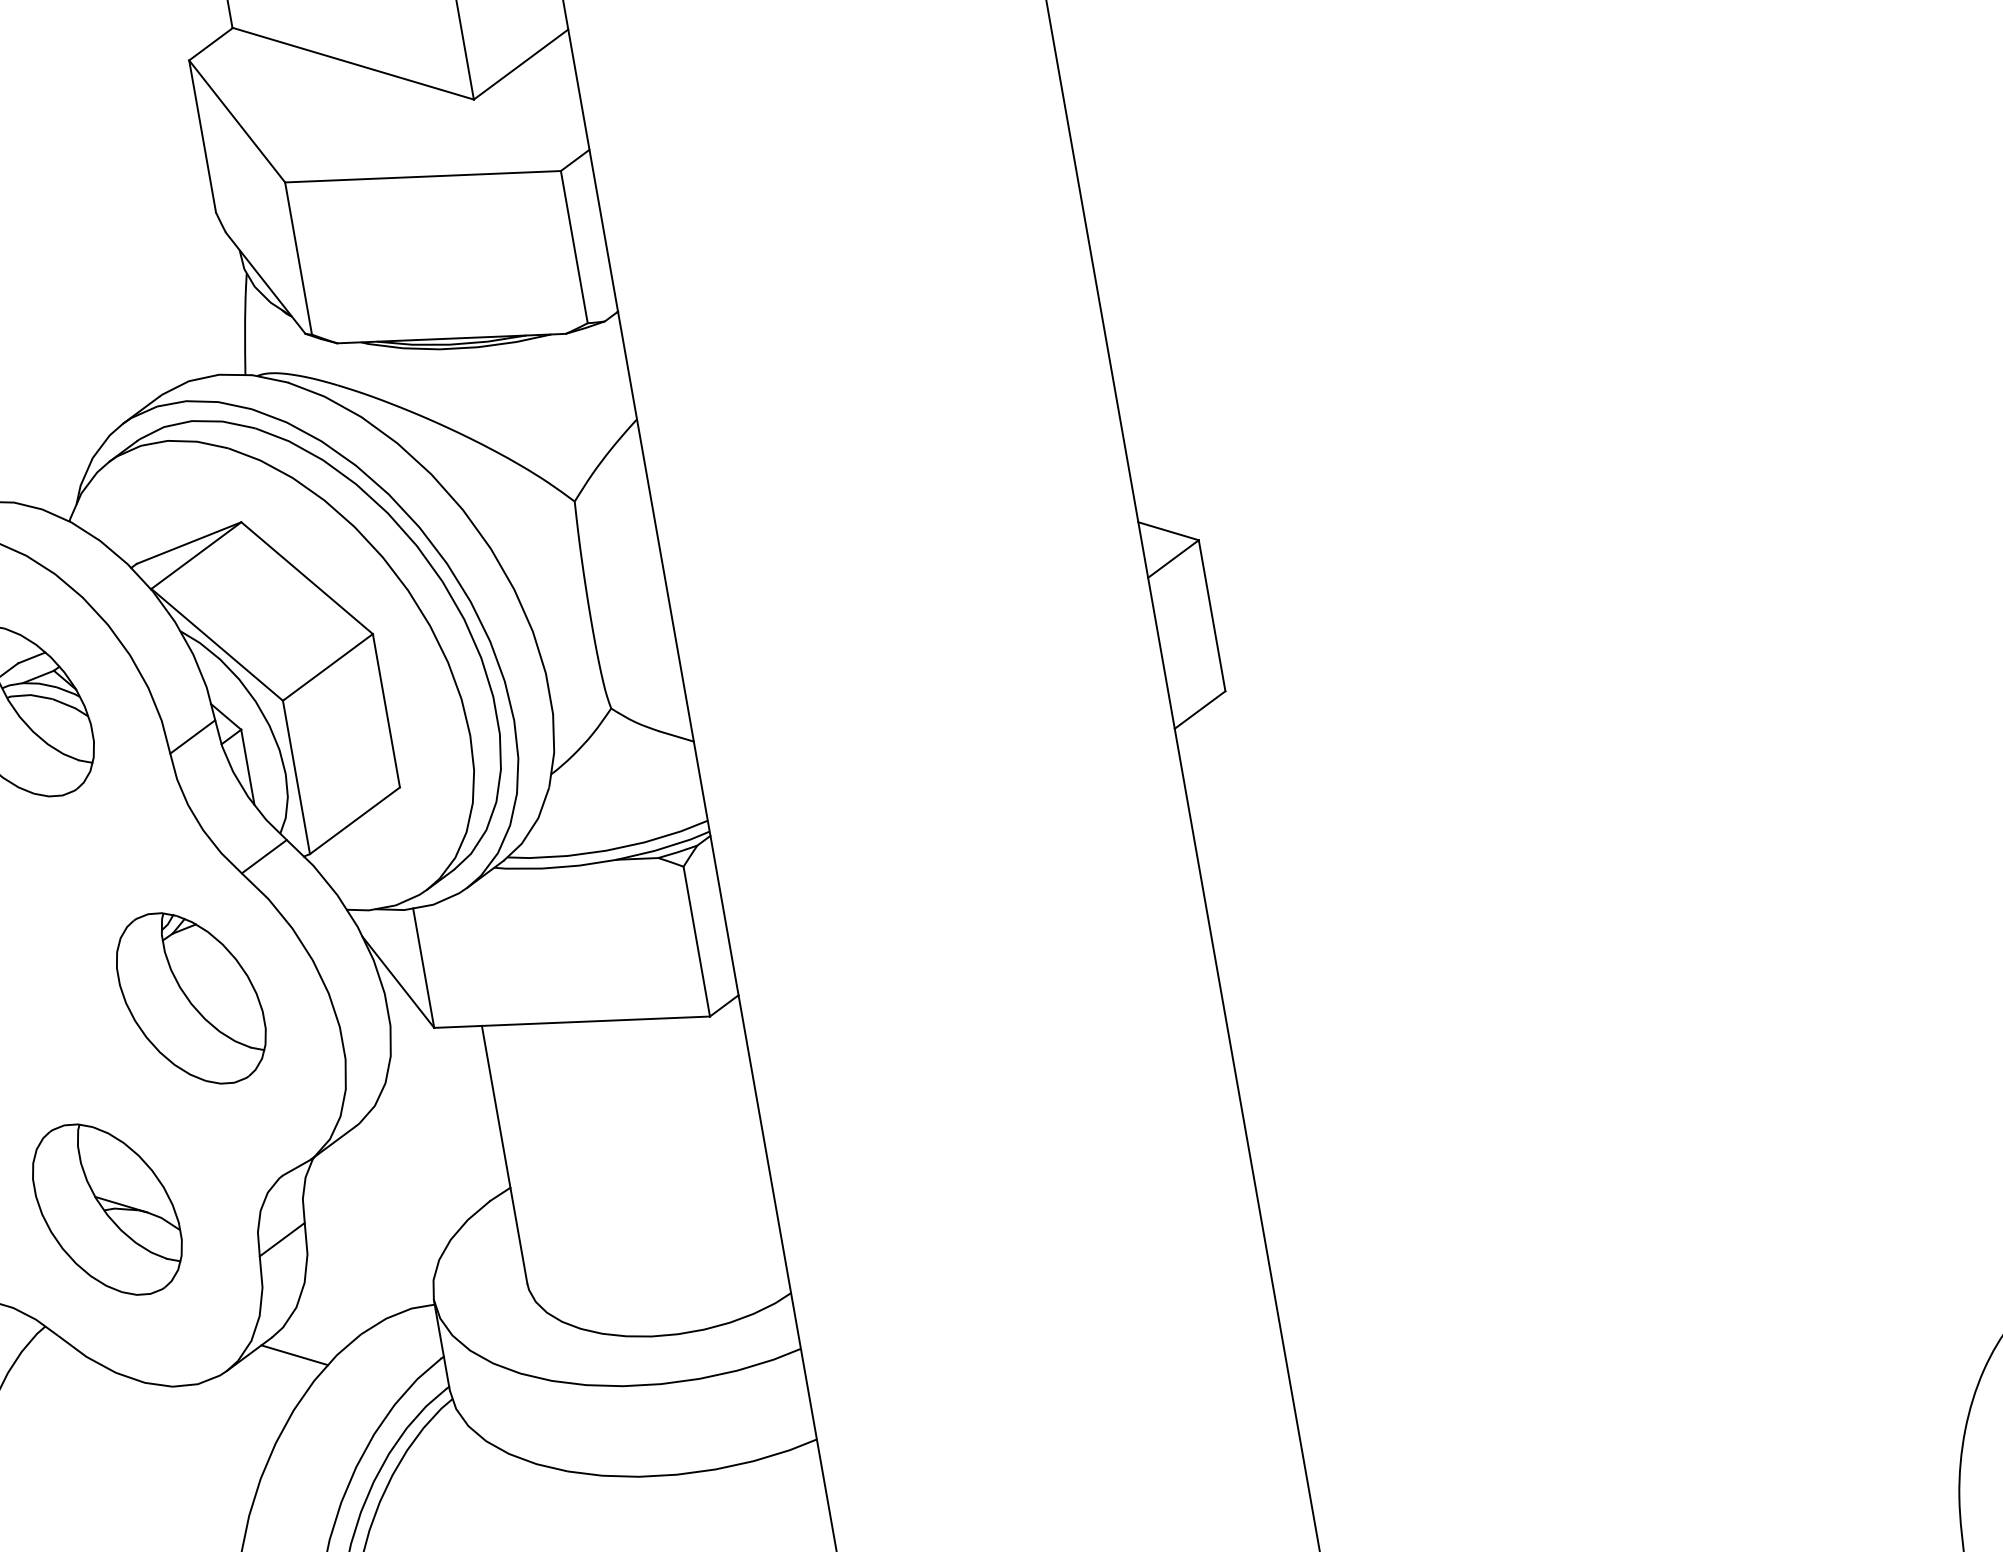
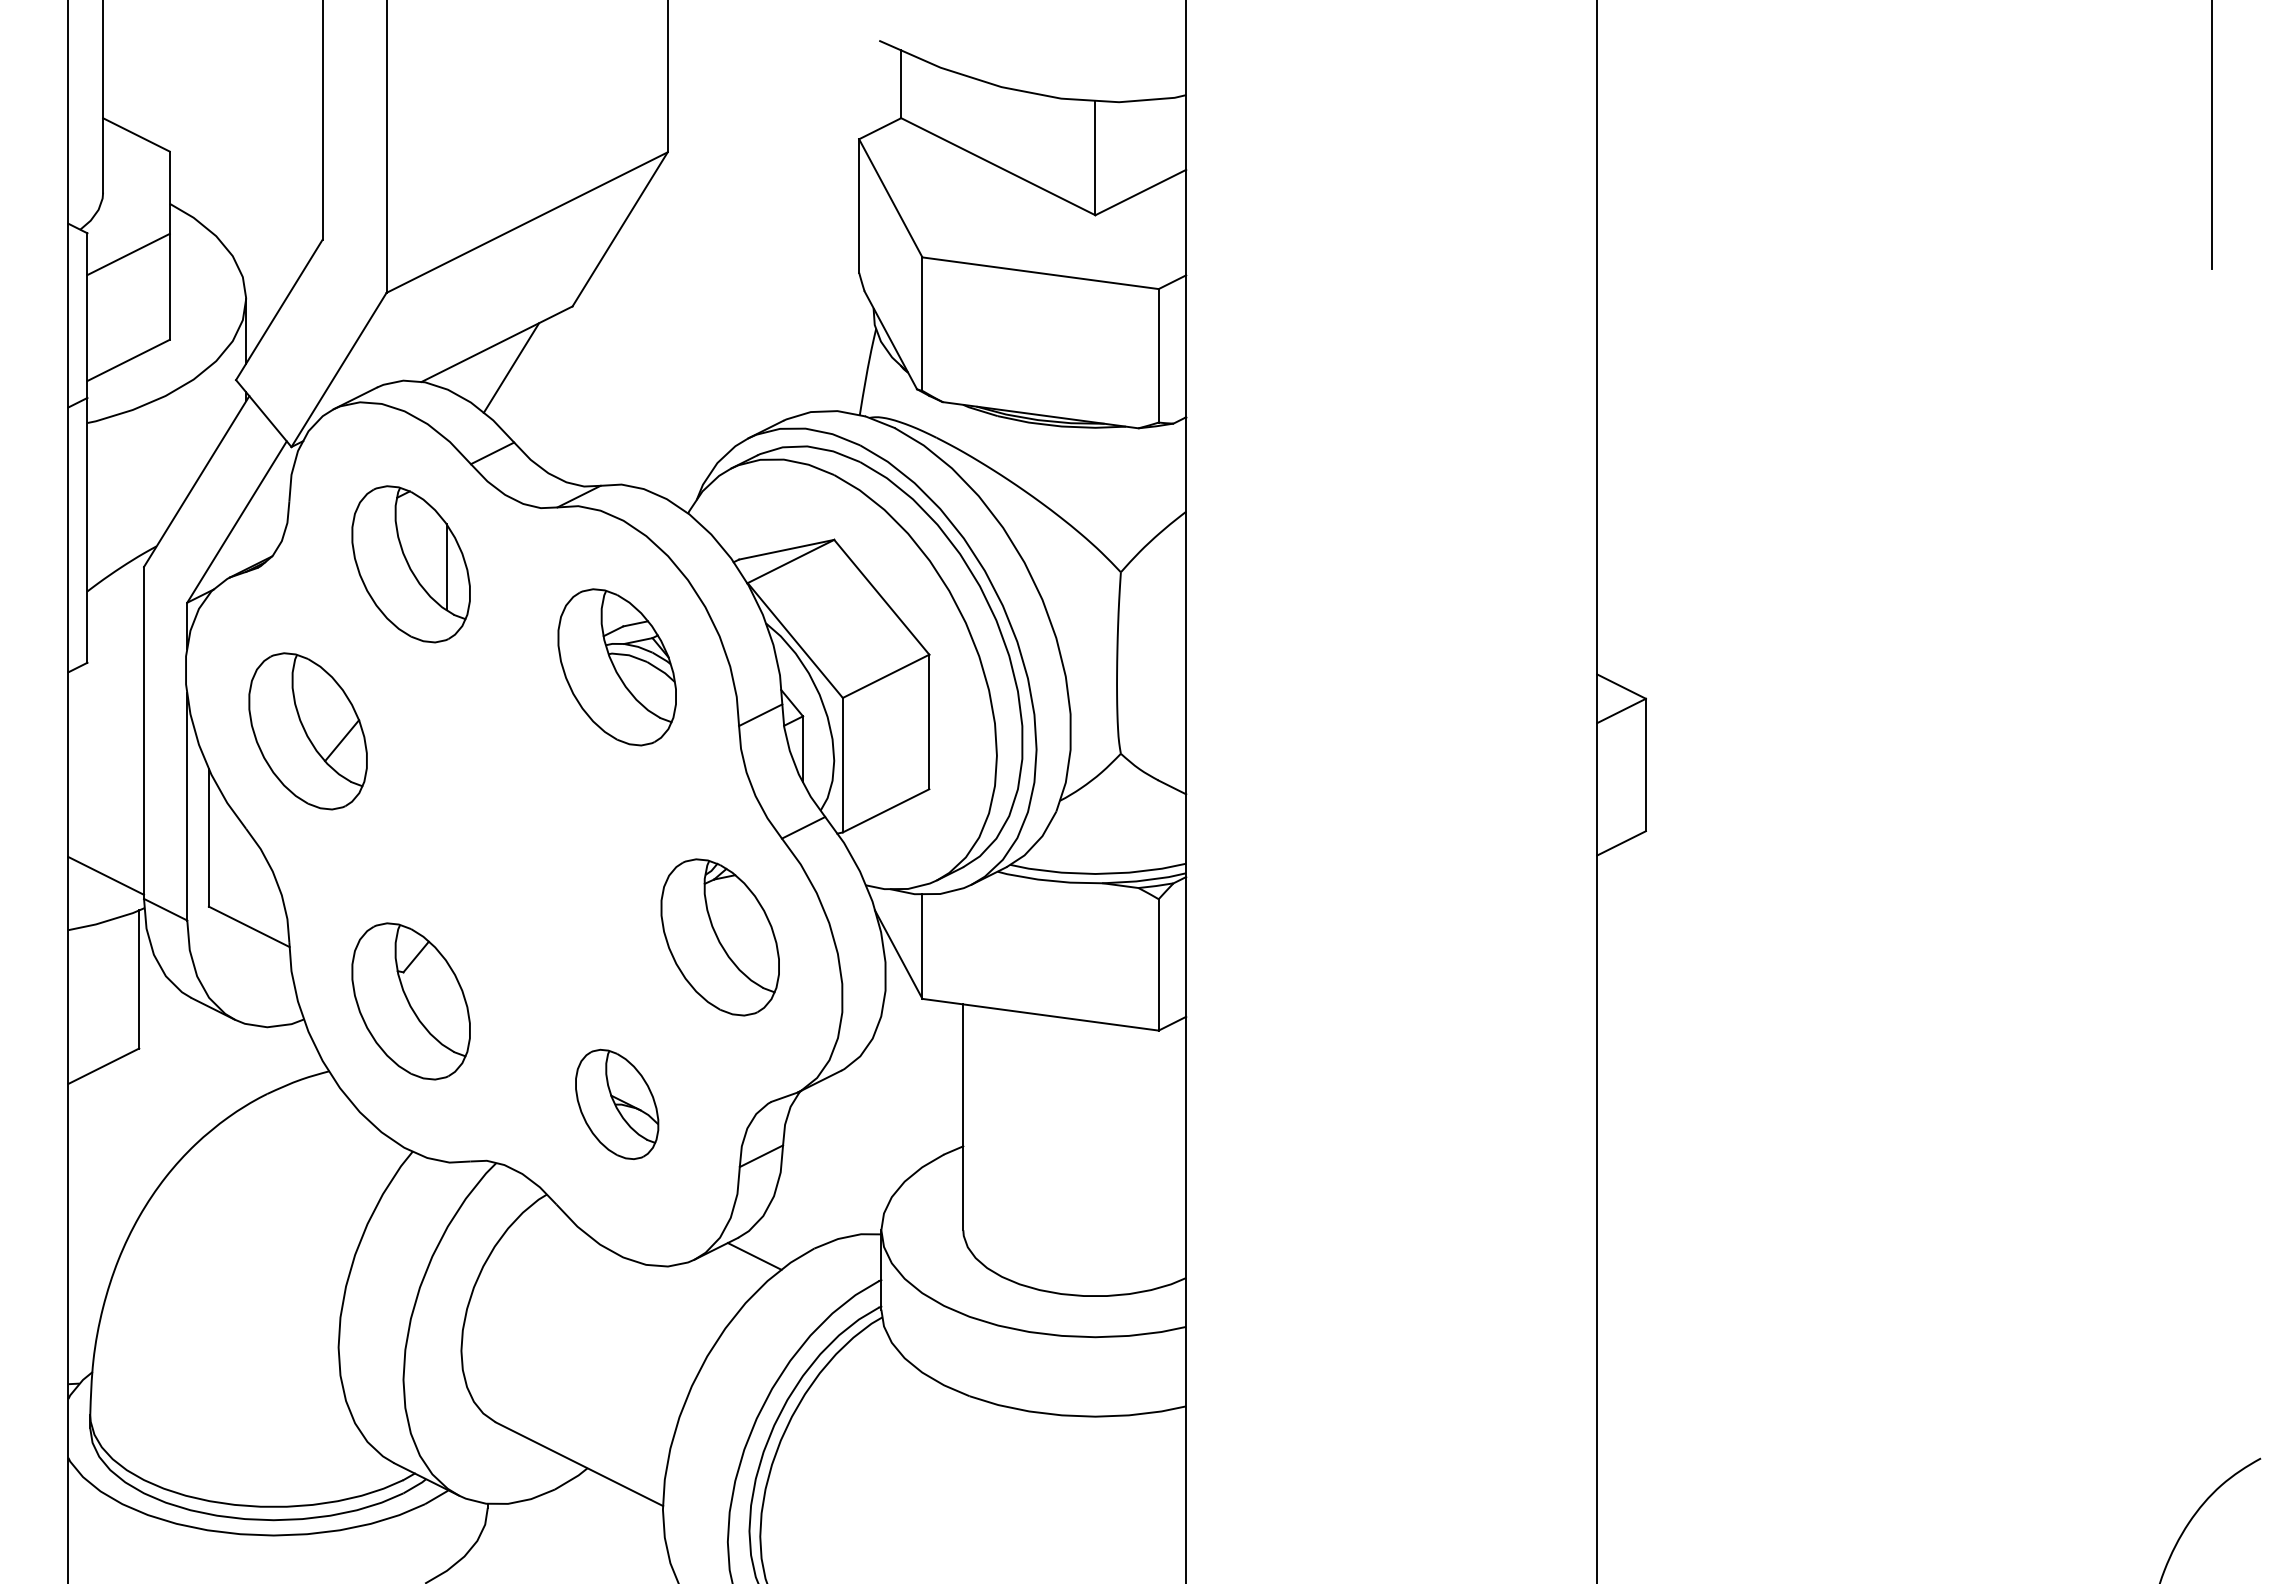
part: (106, 1209) -> (616, 1104), size x0.7

